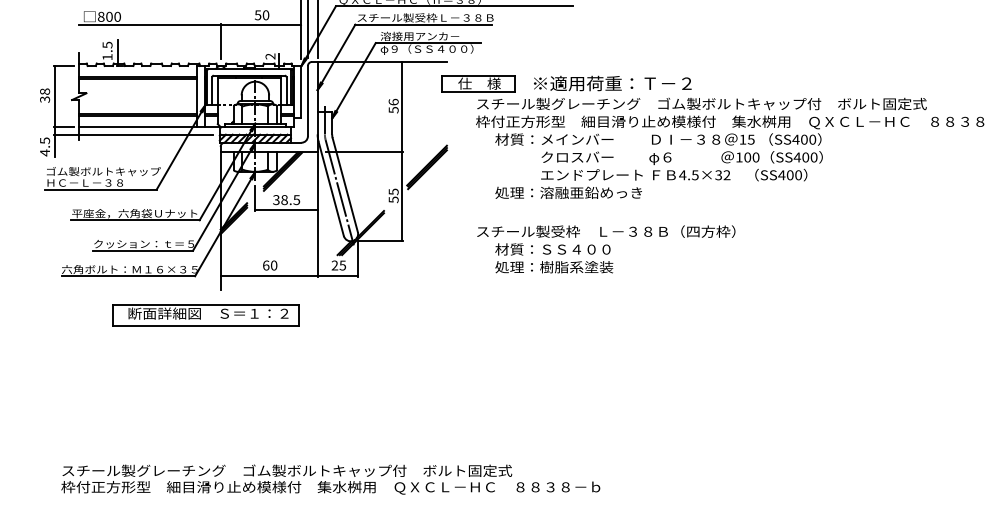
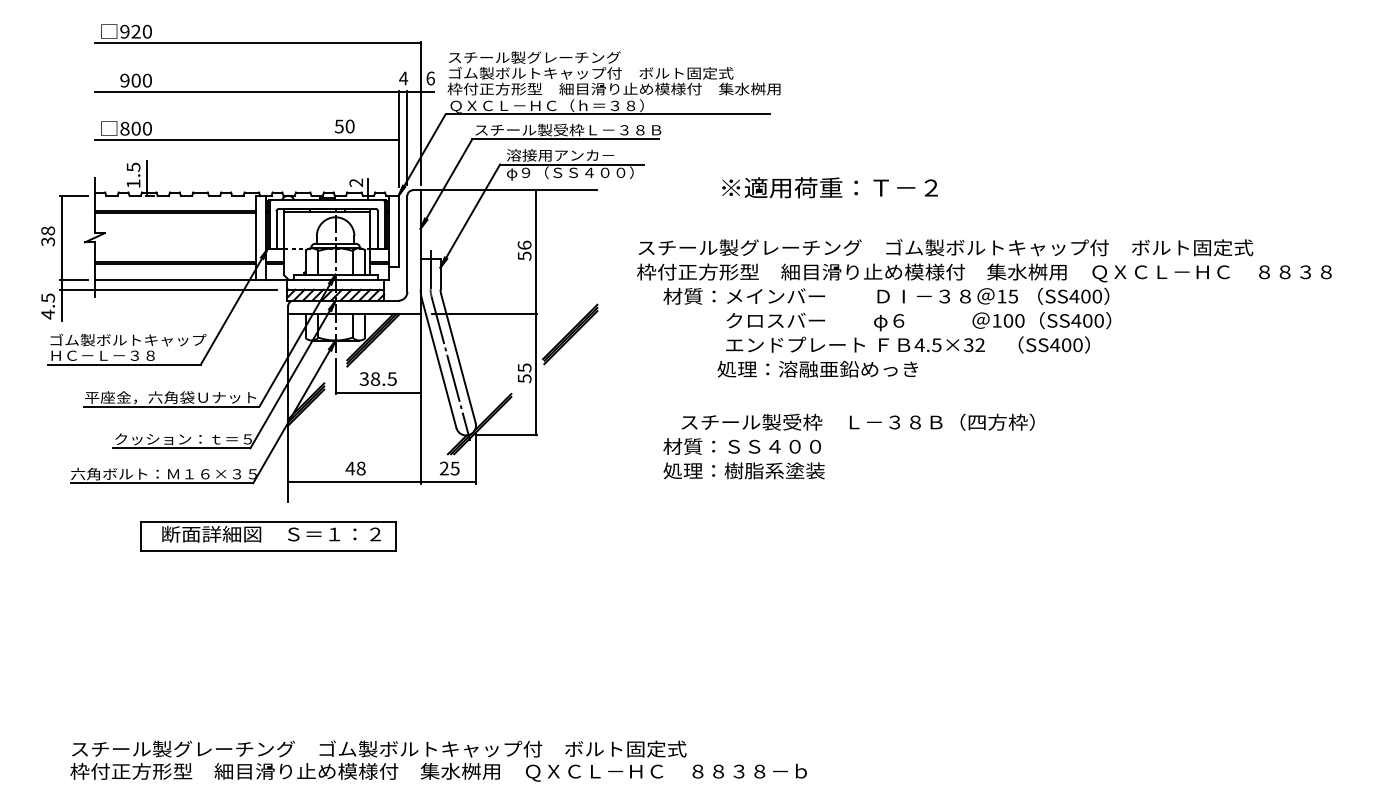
line: (220, 41) -> (288, 162), removed
text: (612, 83) -> (829, 187), moved
part: (478, 84) -> (640, 220), removed
text: (568, 192) -> (817, 368), moved
text: (605, 231) -> (857, 421), moved
text: (269, 265) -> (355, 468), 60 -> 48

